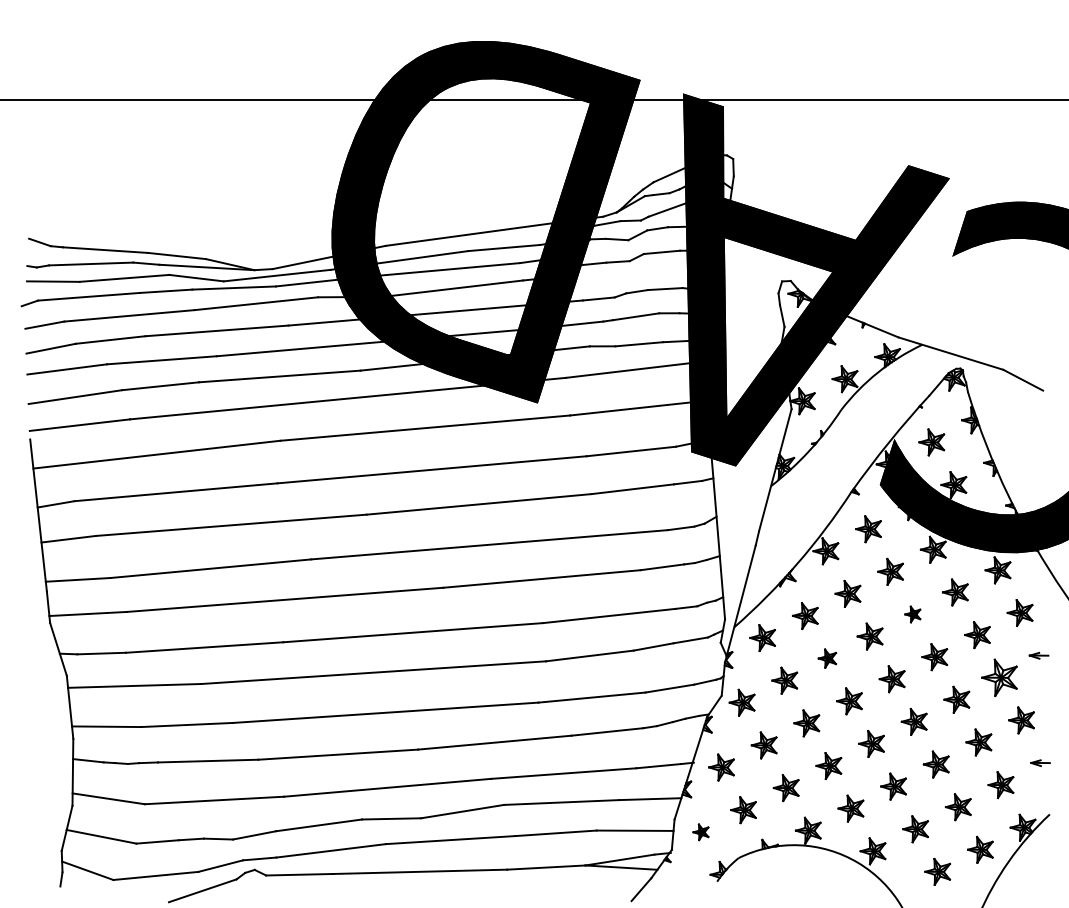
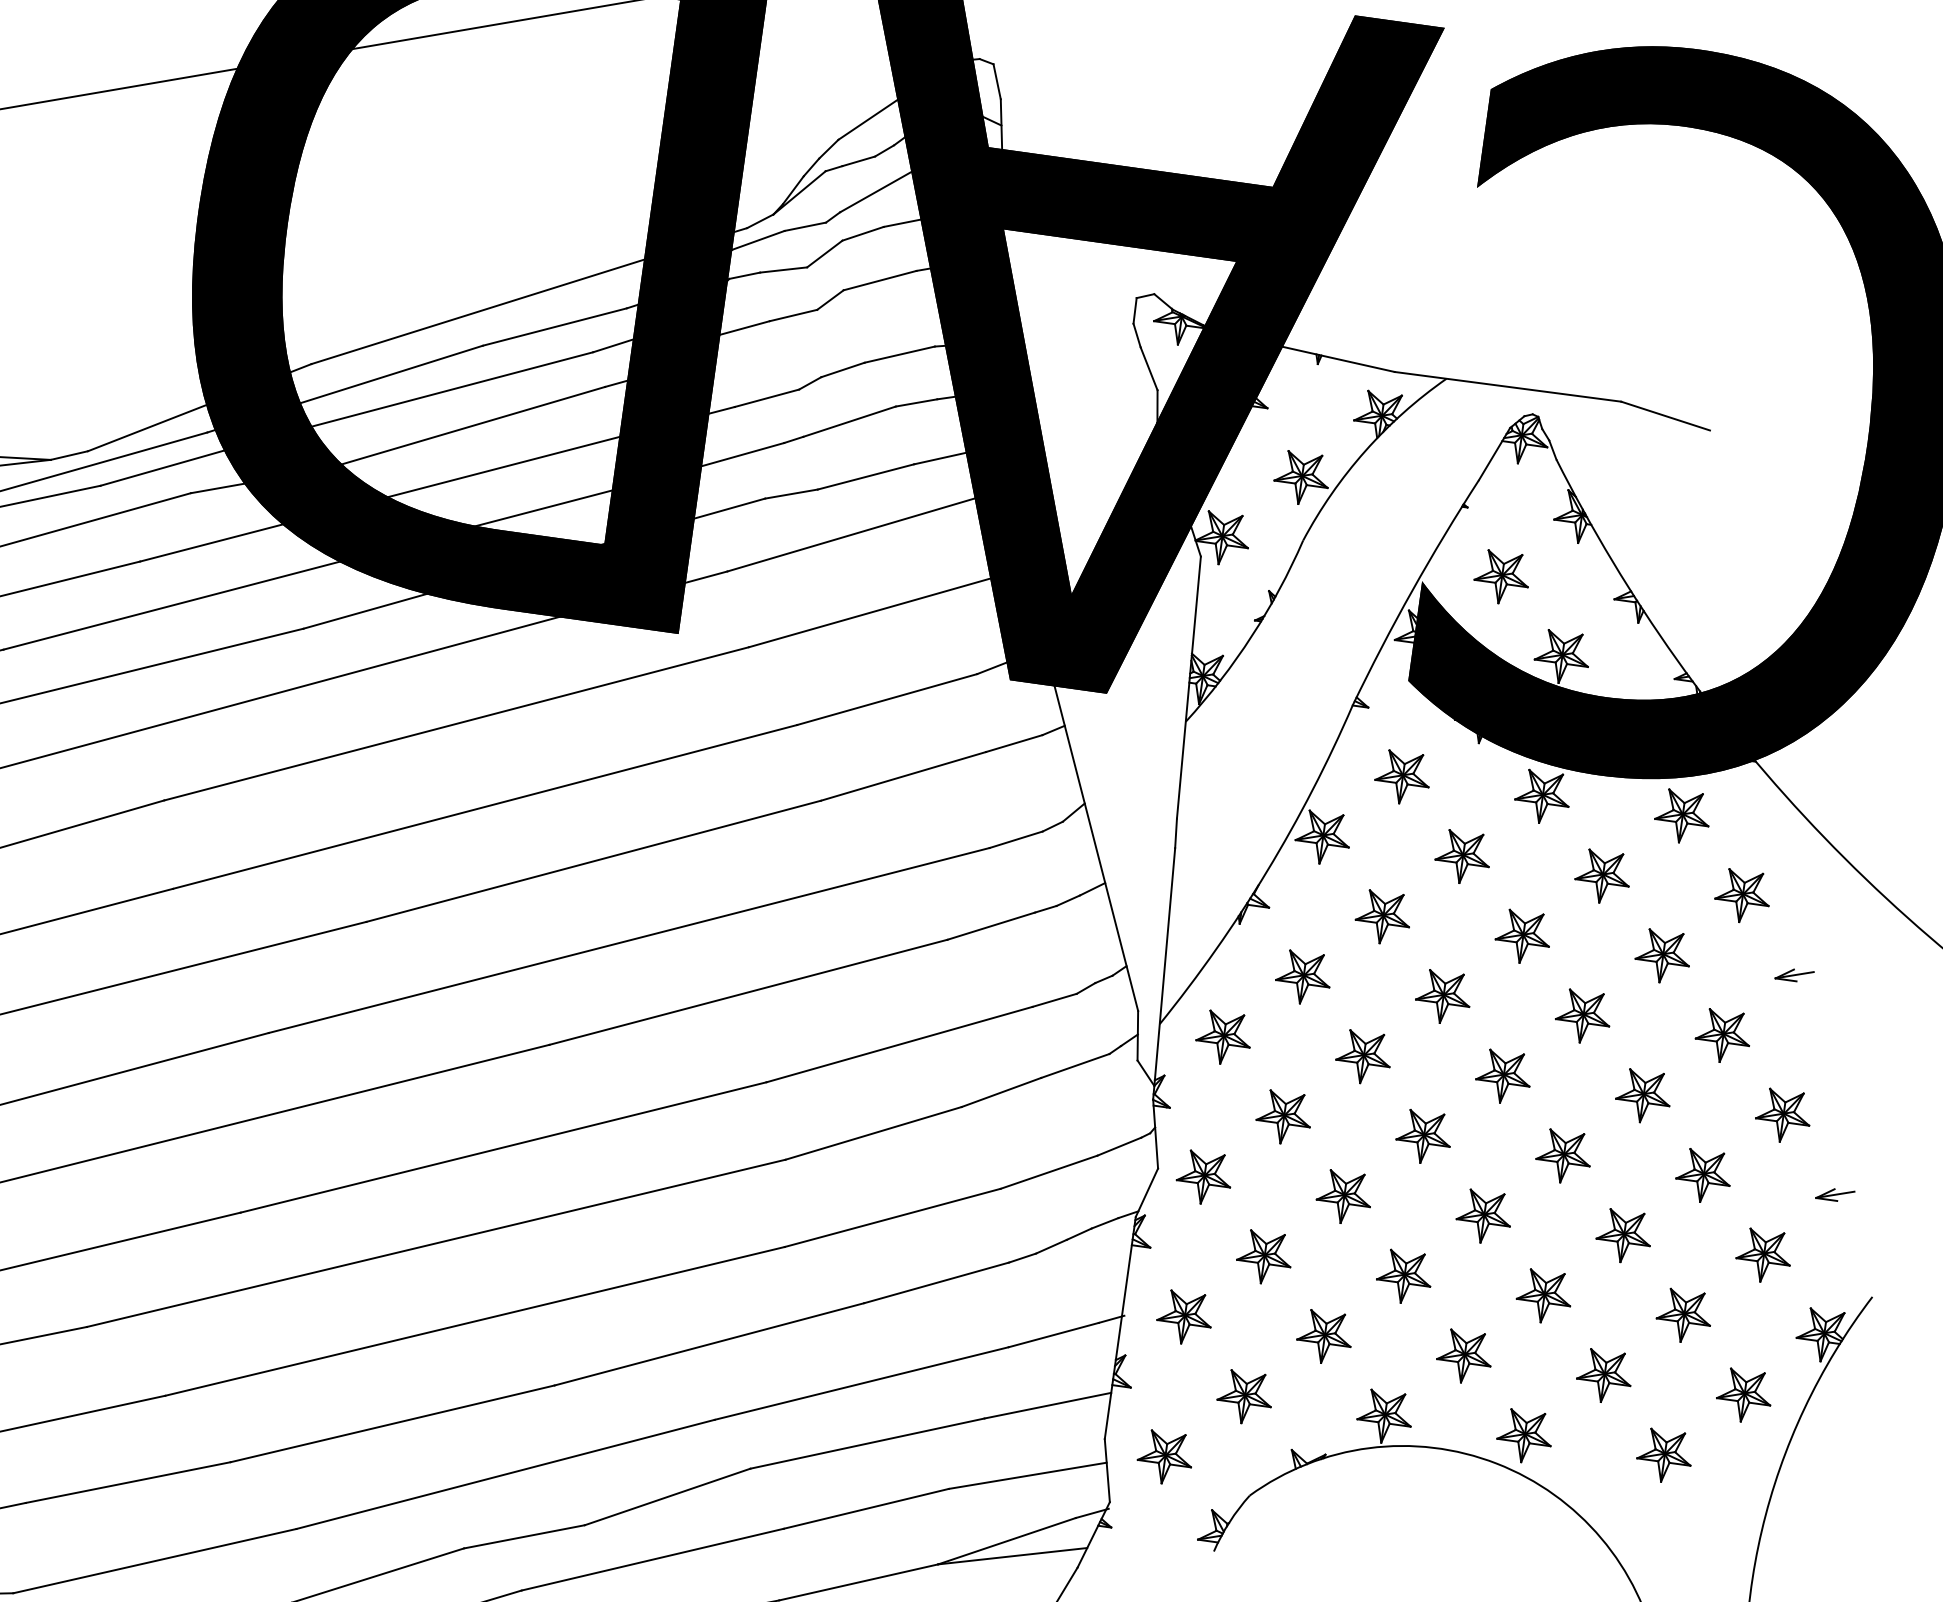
part: (912, 614) -> (1520, 935), size x1.67
part: (827, 658) -> (1361, 1055), size x1.43
part: (999, 677) -> (1721, 1033), size x0.71
part: (700, 832) -> (1162, 1456), size x1.67

